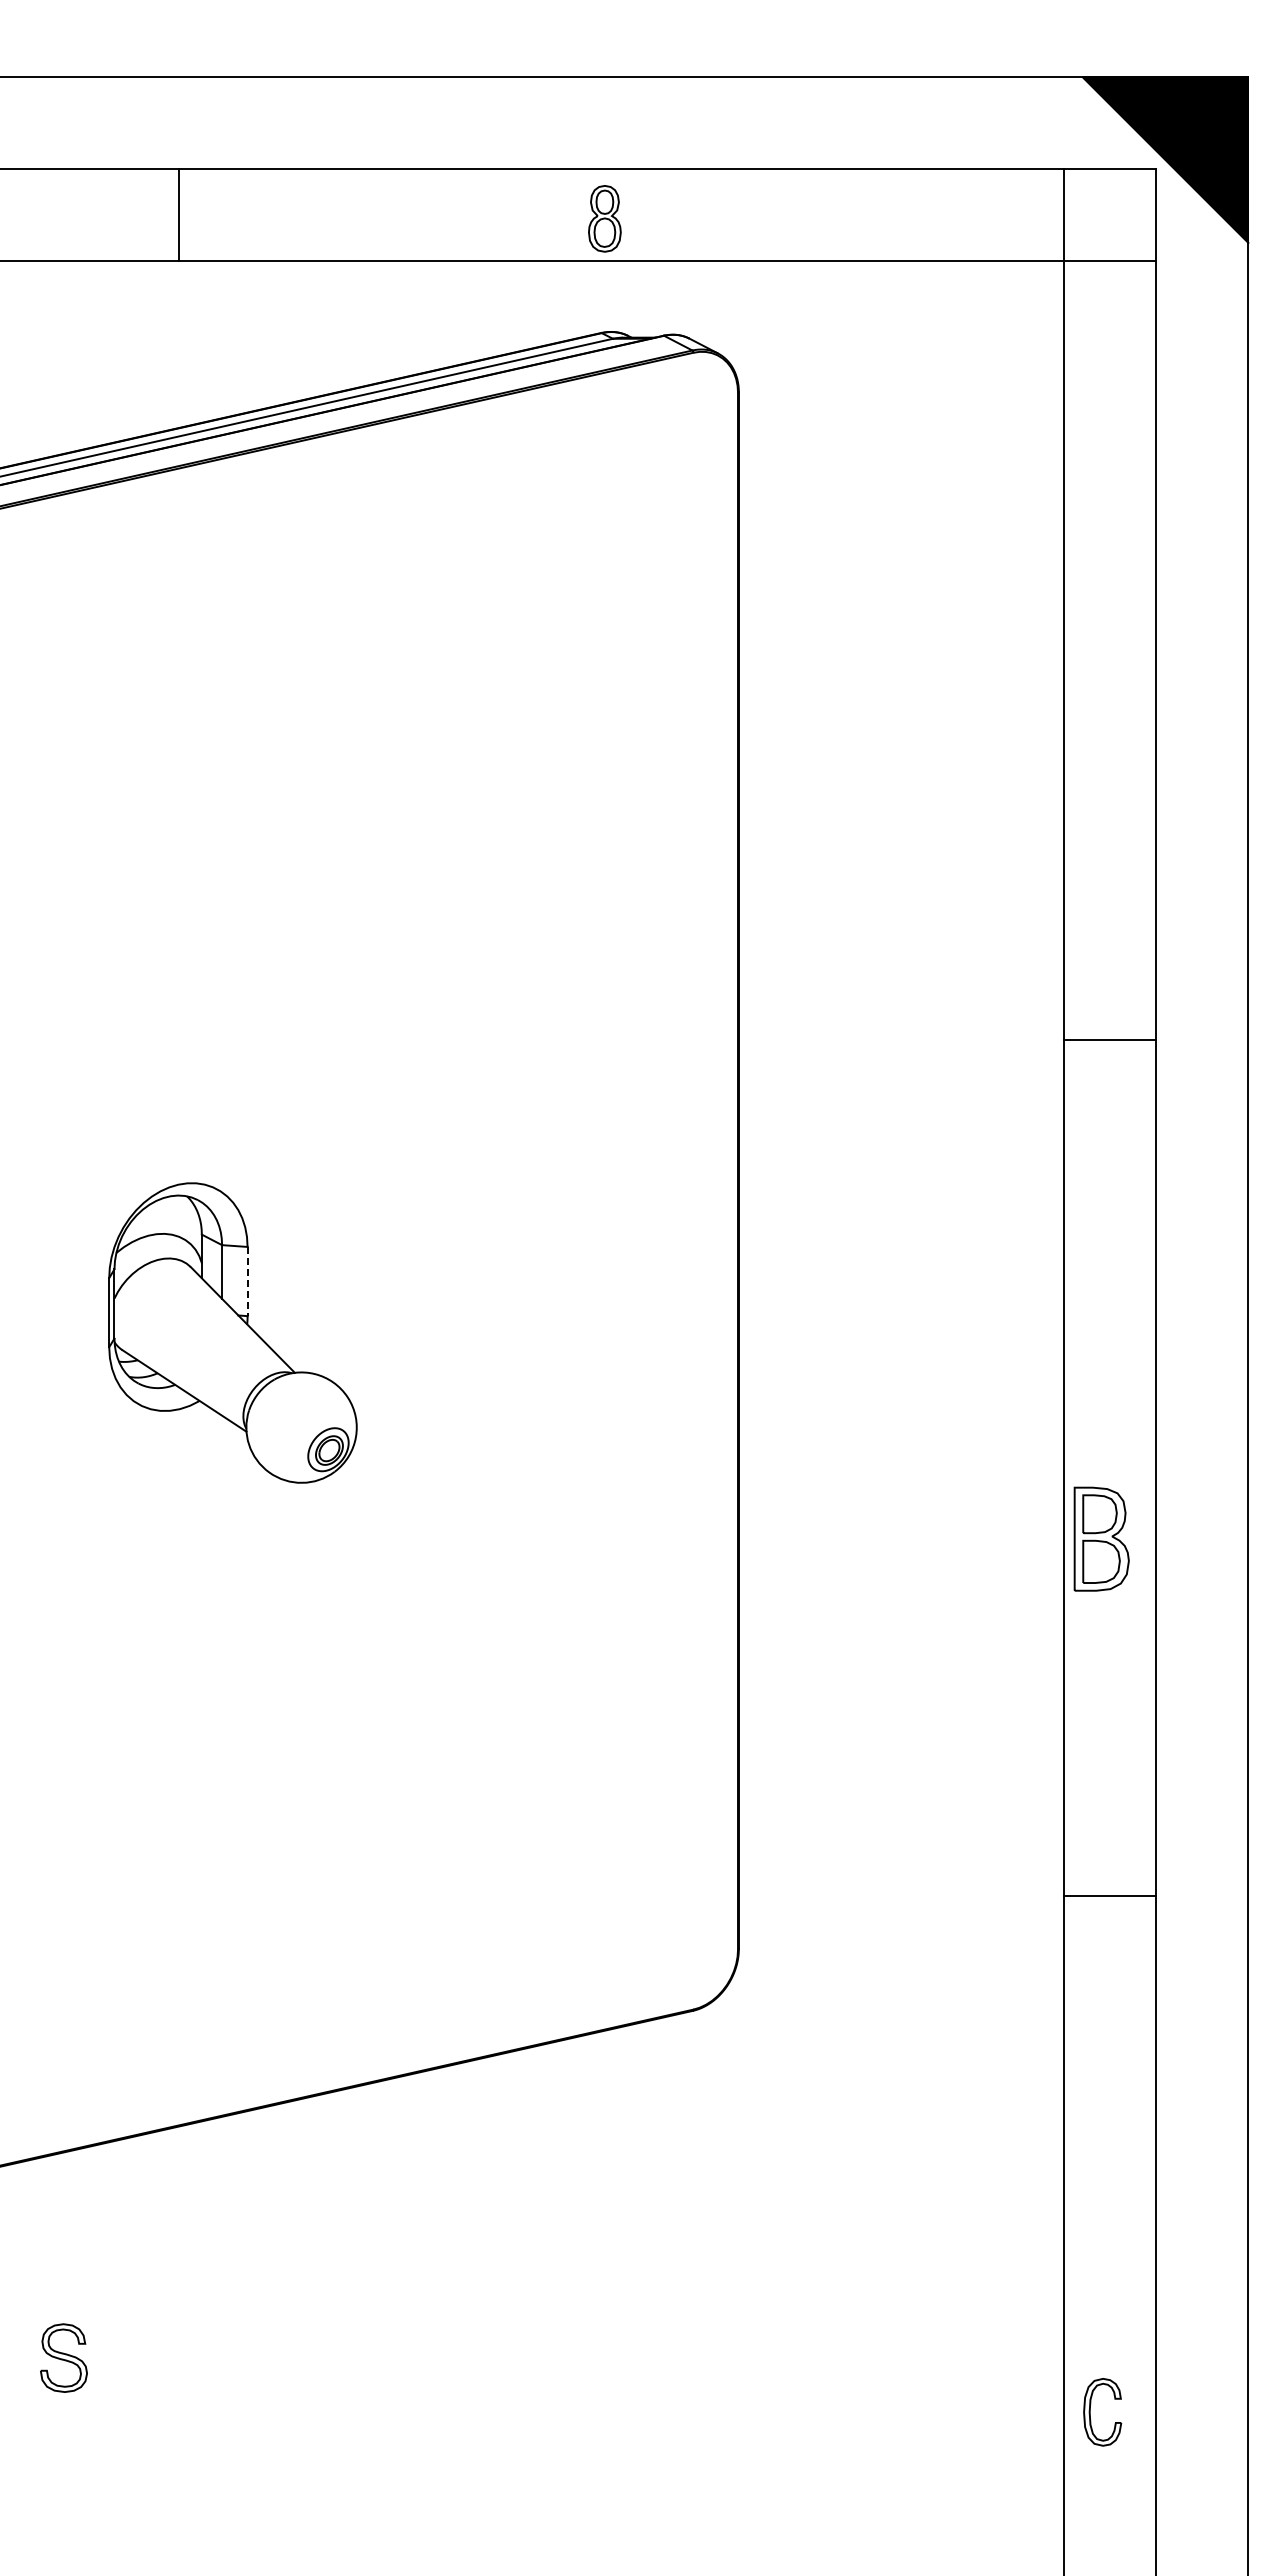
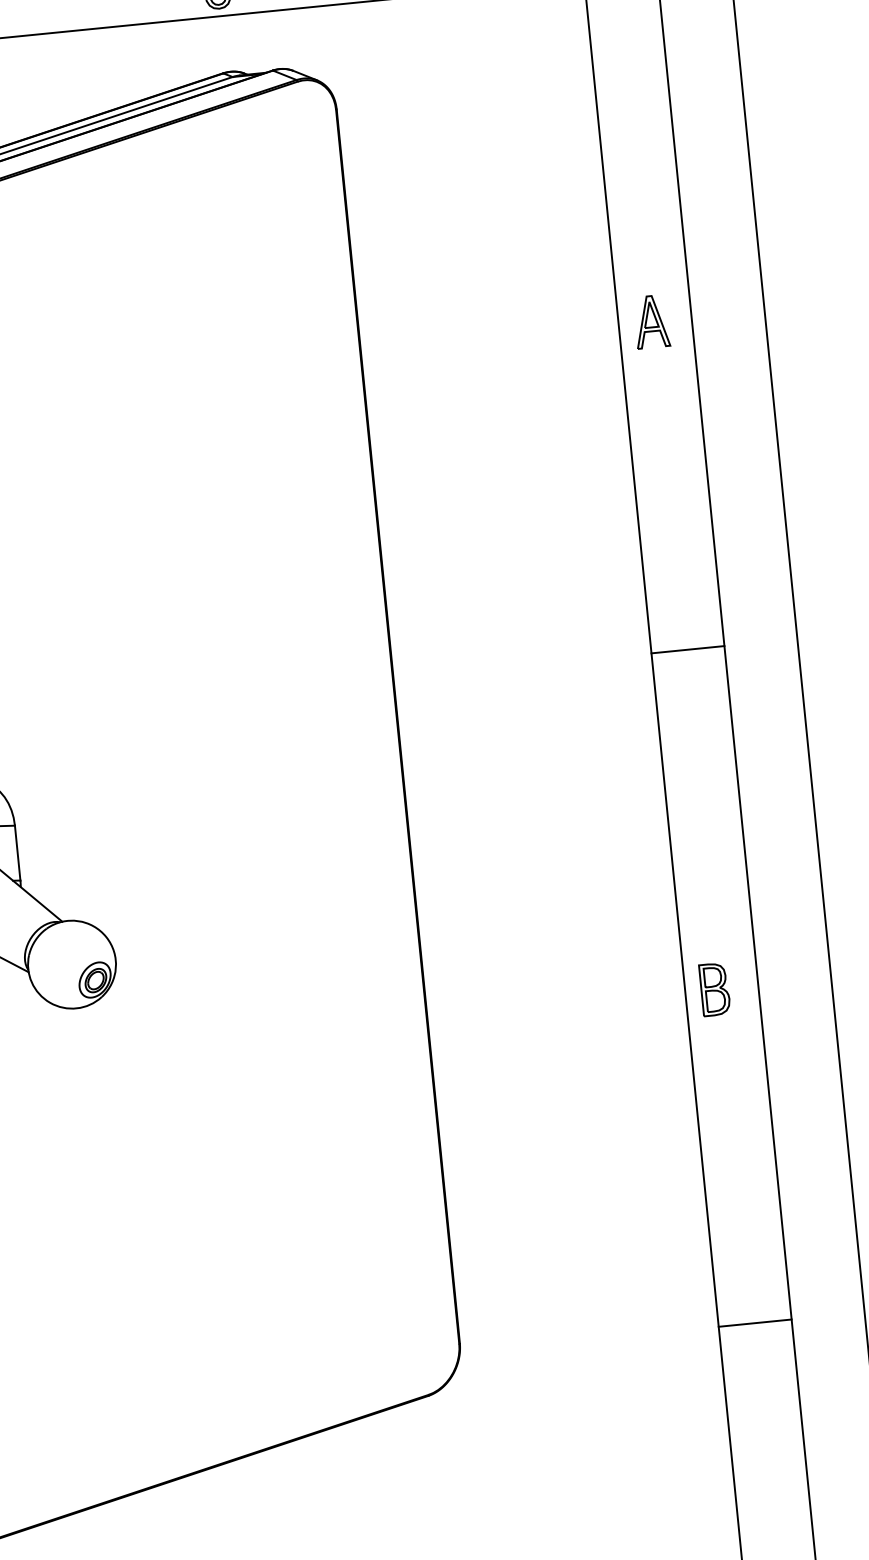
part: (1105, 696) -> (651, 321), added
line: (1110, 1040) -> (688, 650), moved
line: (247, 1281) -> (17, 853), dashed -> solid
part: (1101, 1538) -> (714, 989), size x0.62
line: (1110, 1895) -> (755, 1322), moved

